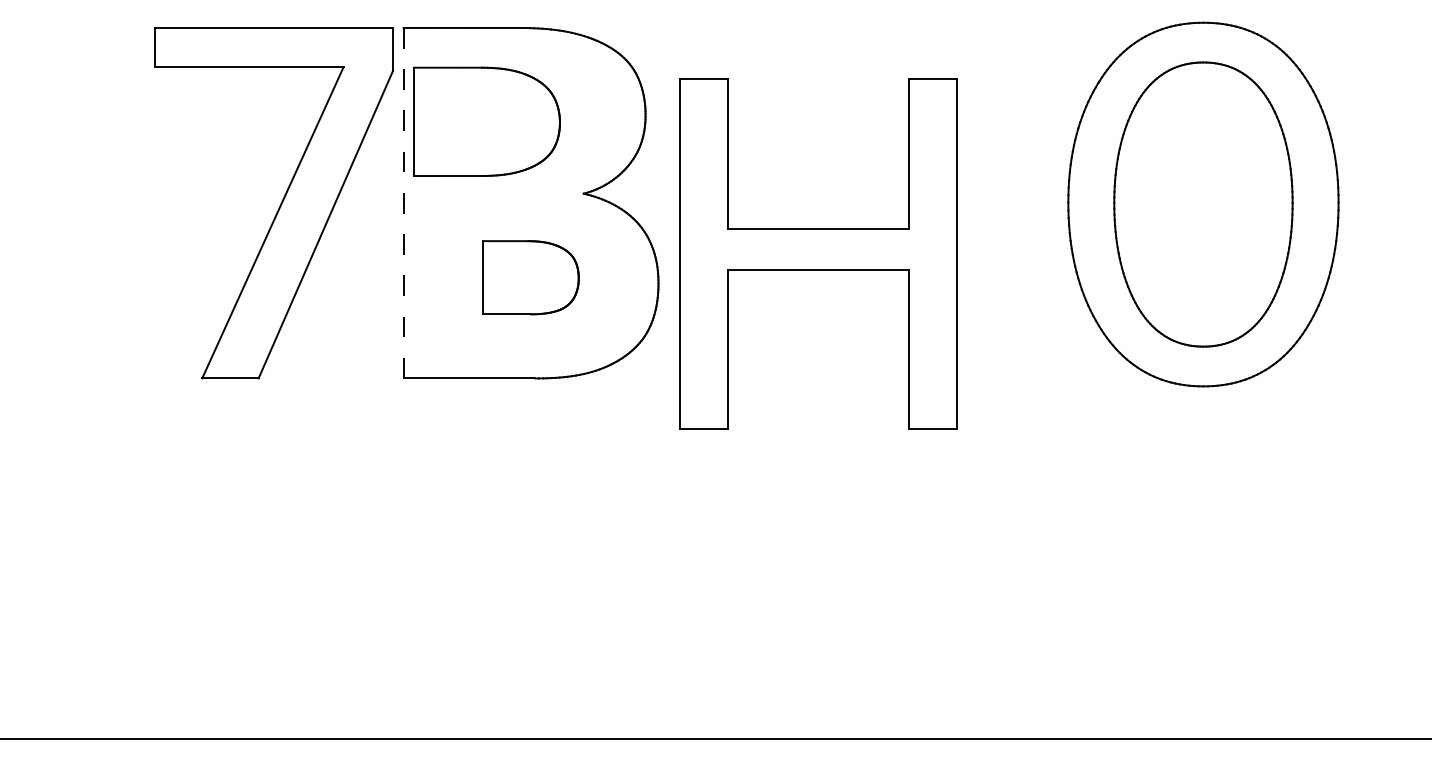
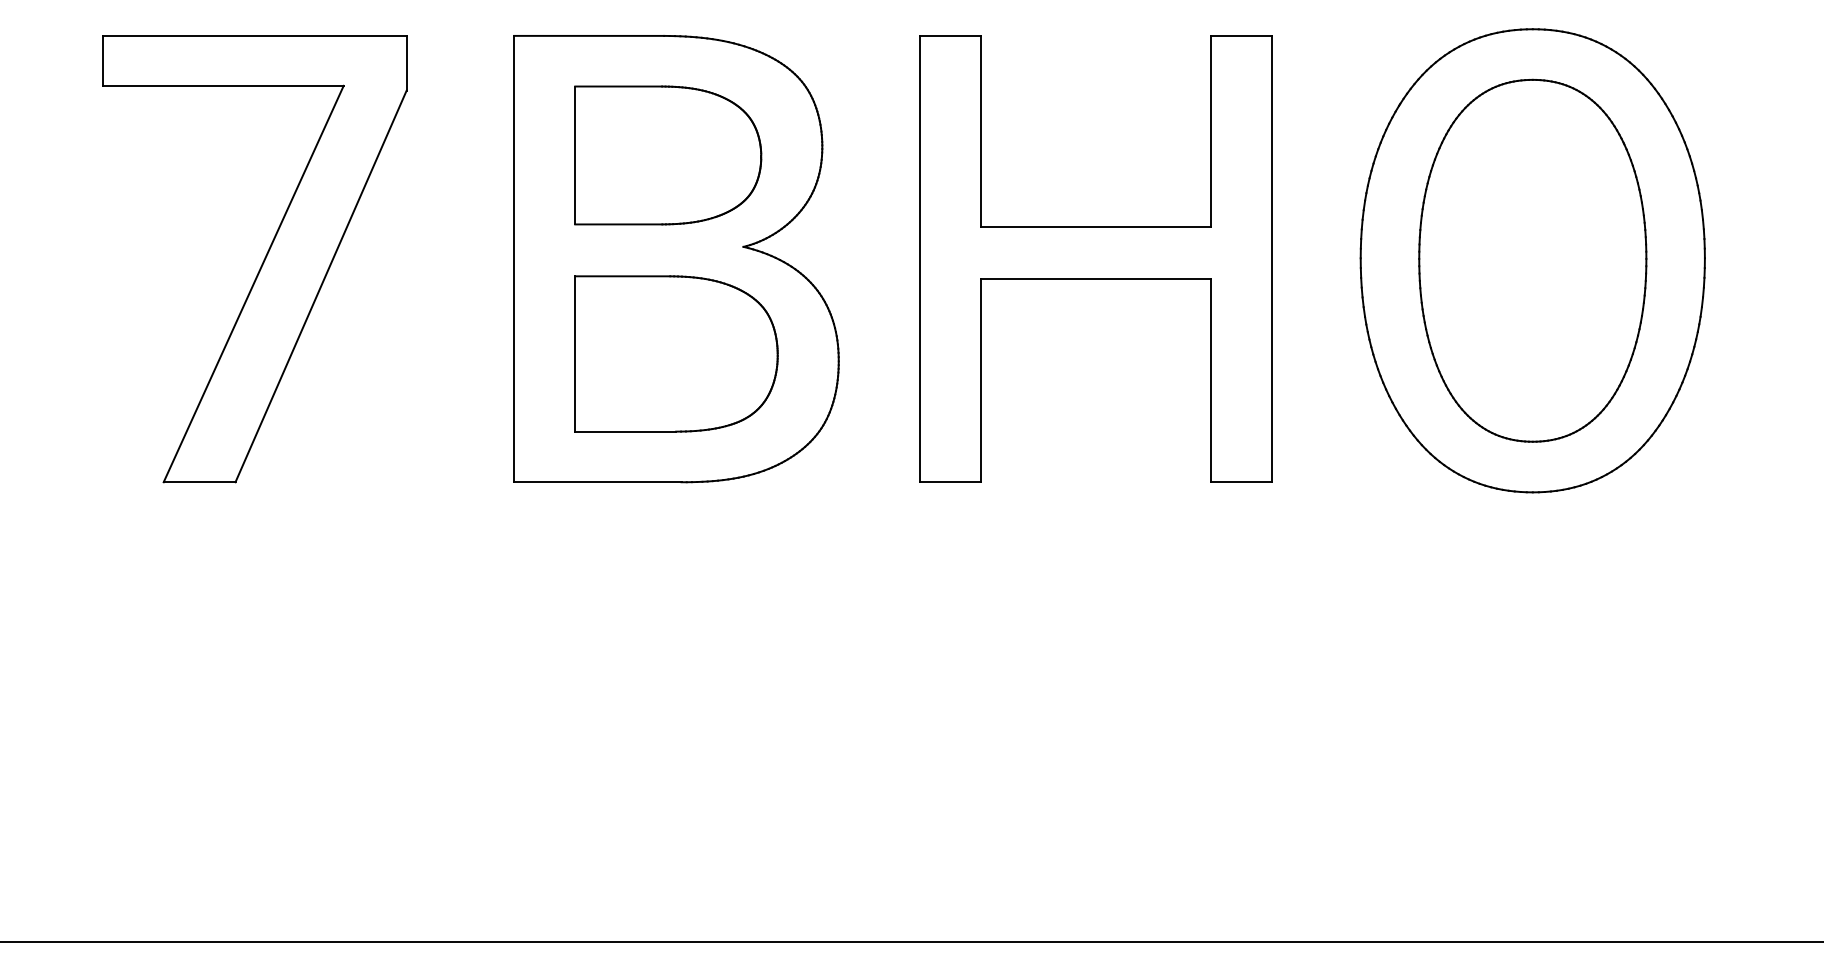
part: (487, 121) -> (668, 155), moved
line: (403, 202) -> (514, 258), dashed -> solid
part: (279, 205) -> (262, 262), moved
part: (817, 253) -> (1095, 258), moved
part: (531, 277) -> (676, 353), size x1.67

